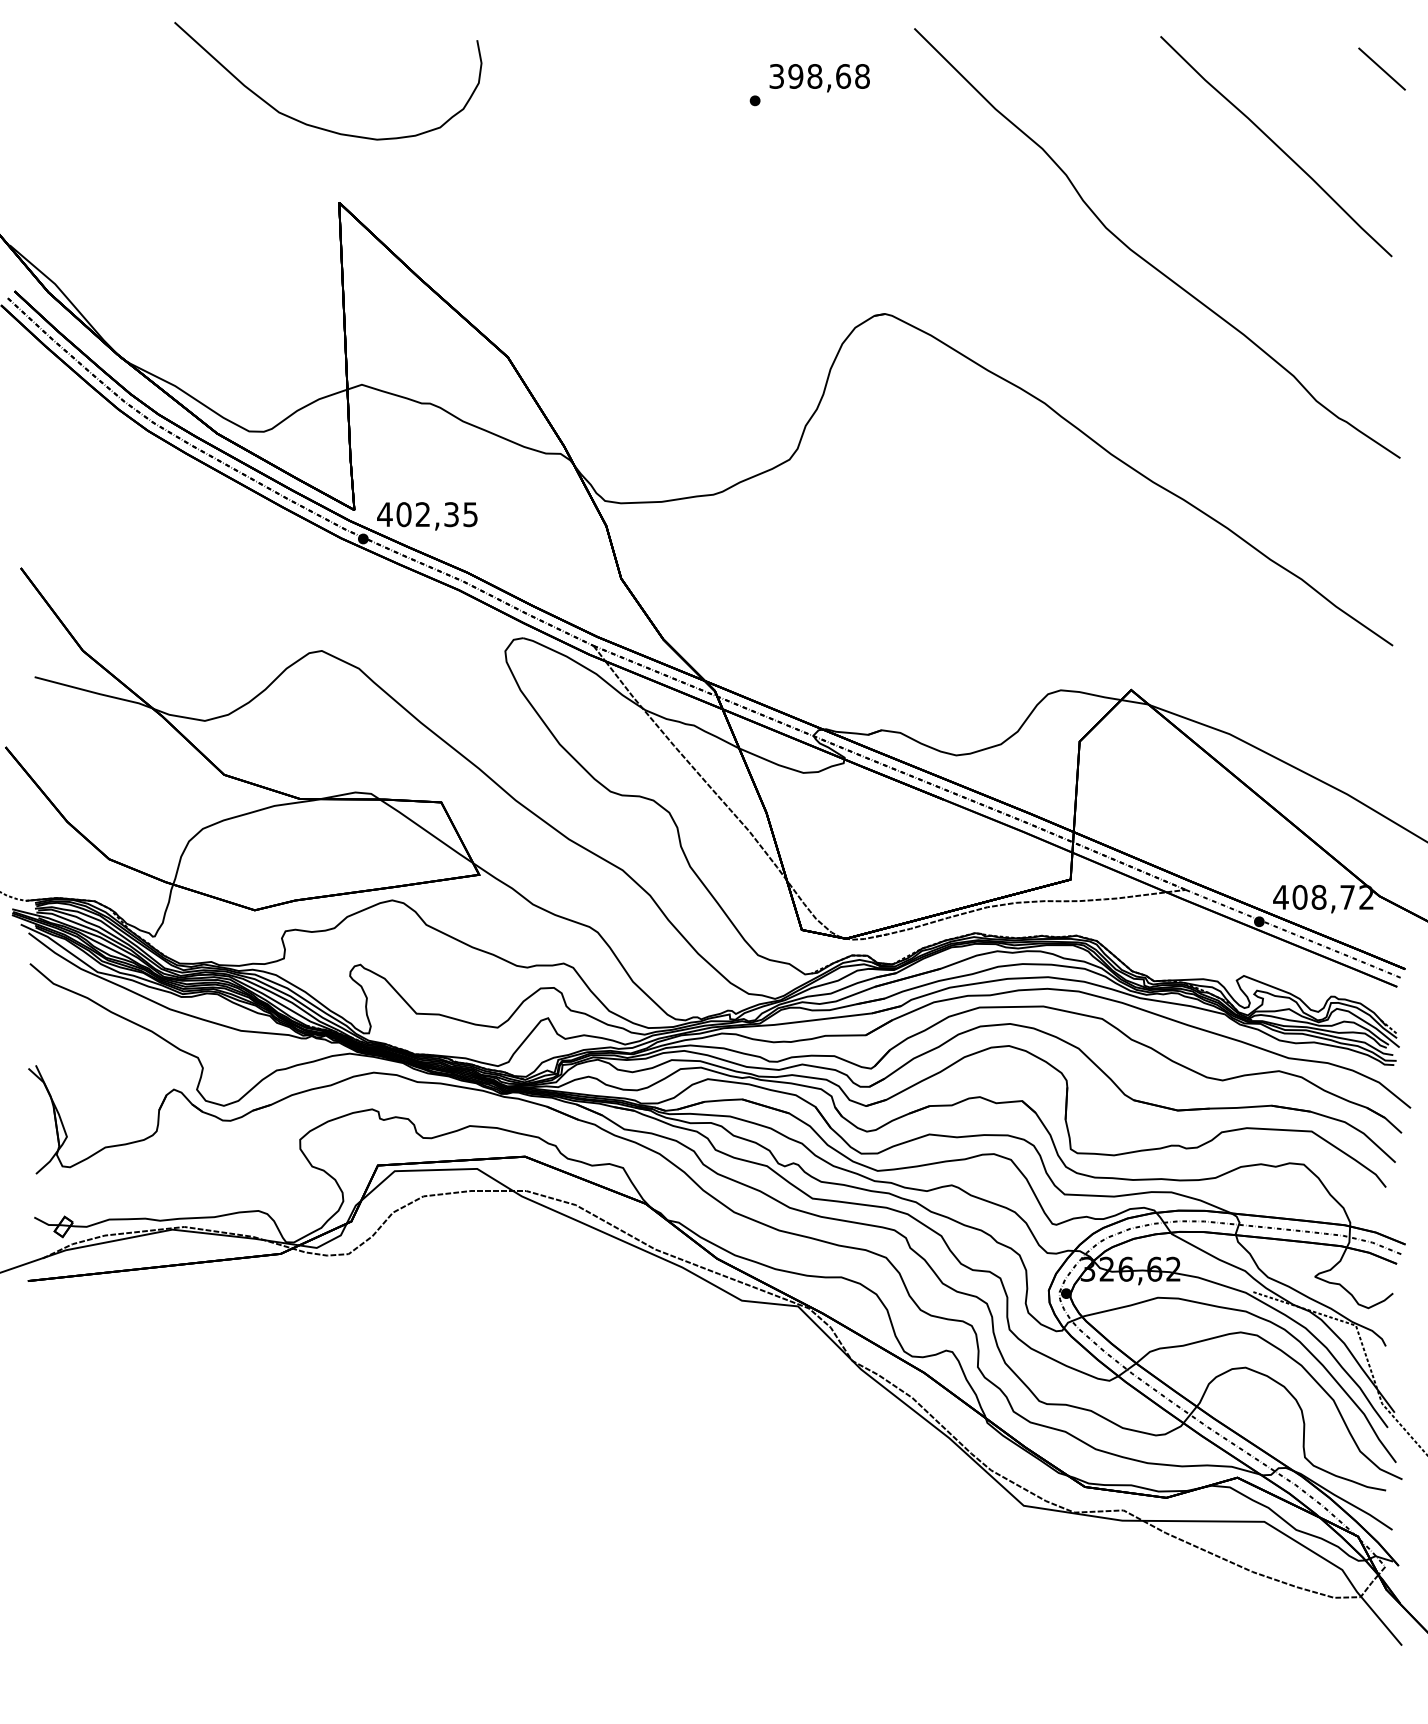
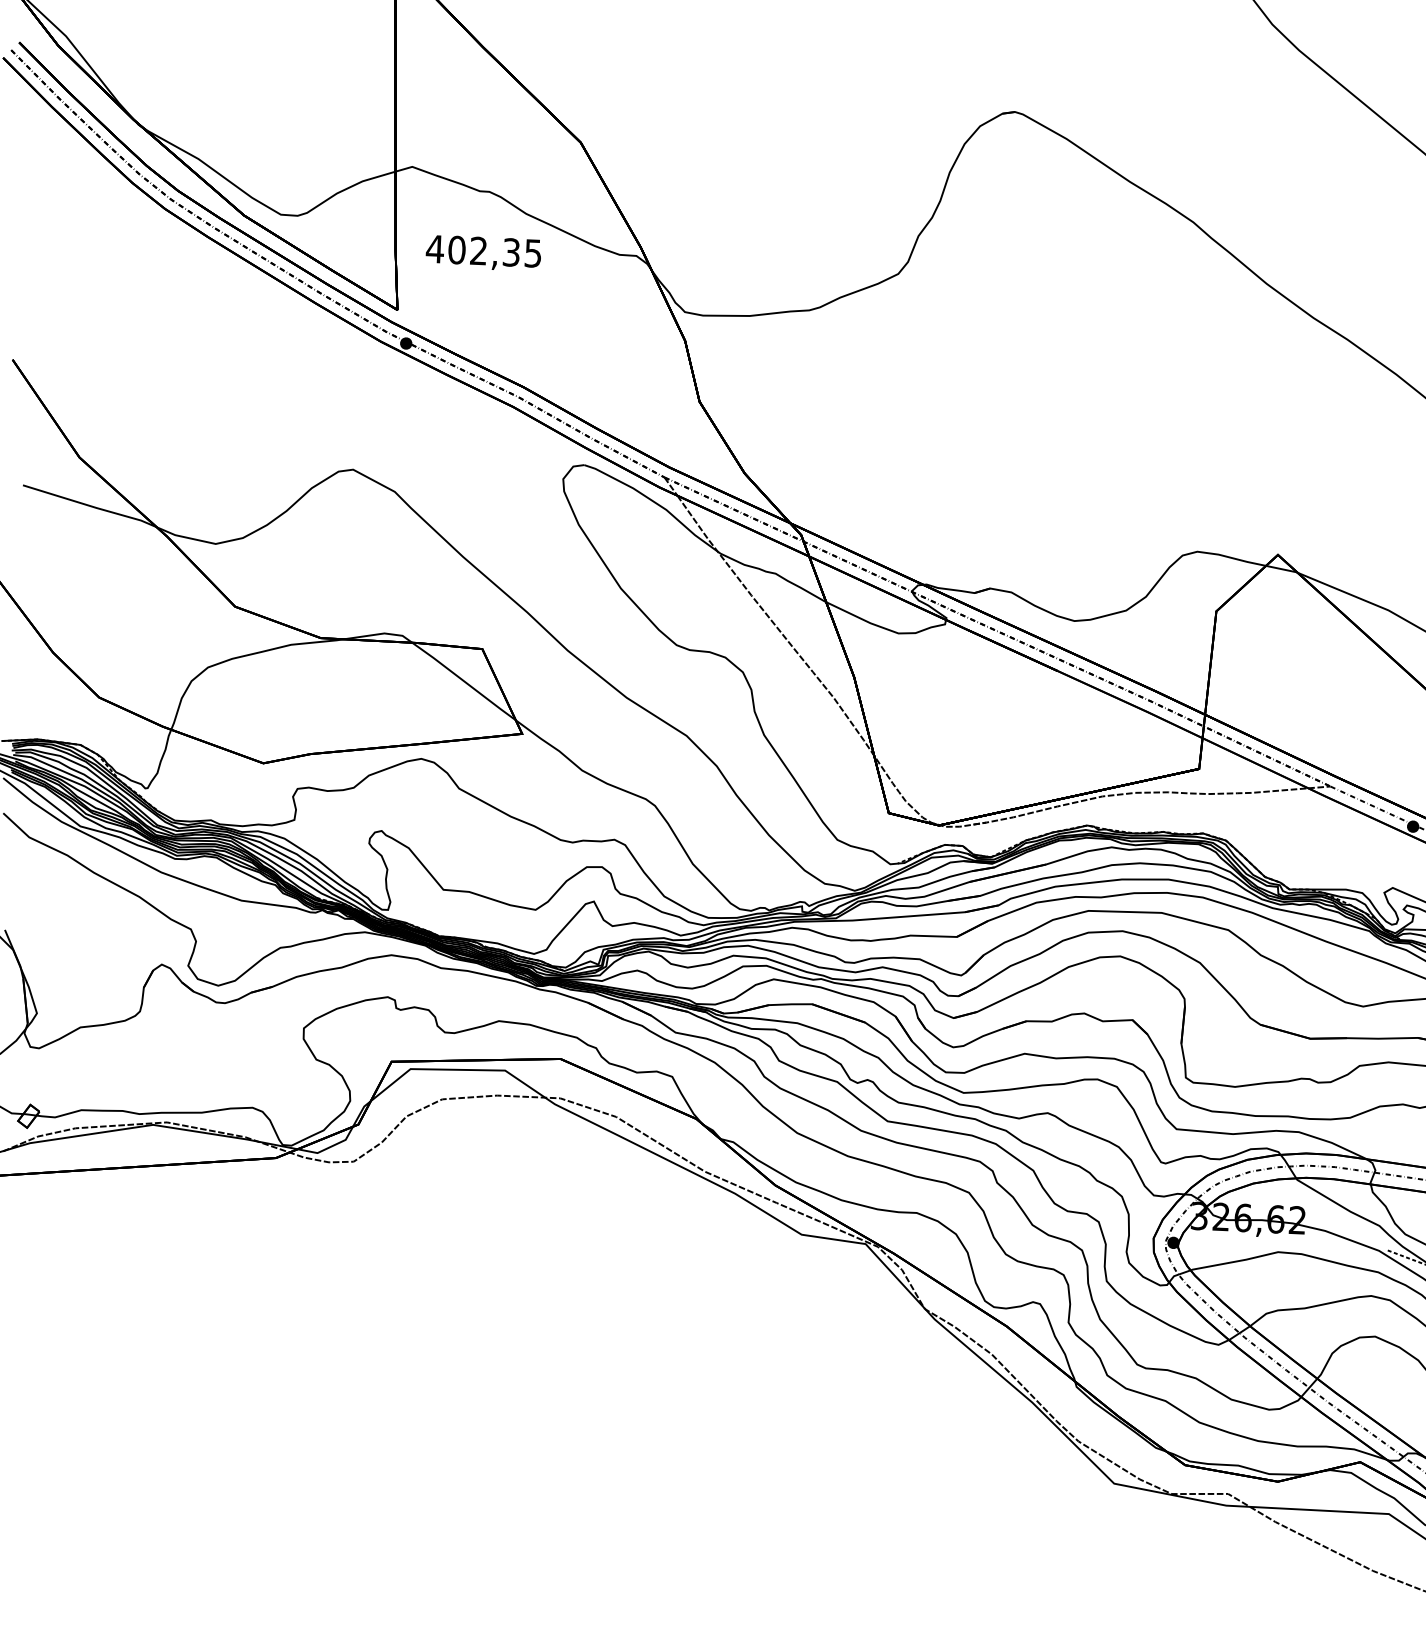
text: (427, 516) -> (483, 253), moved

